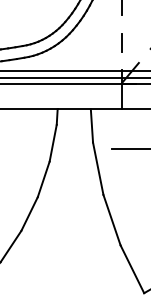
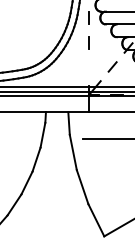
line: (120, 42) -> (88, 67), removed

